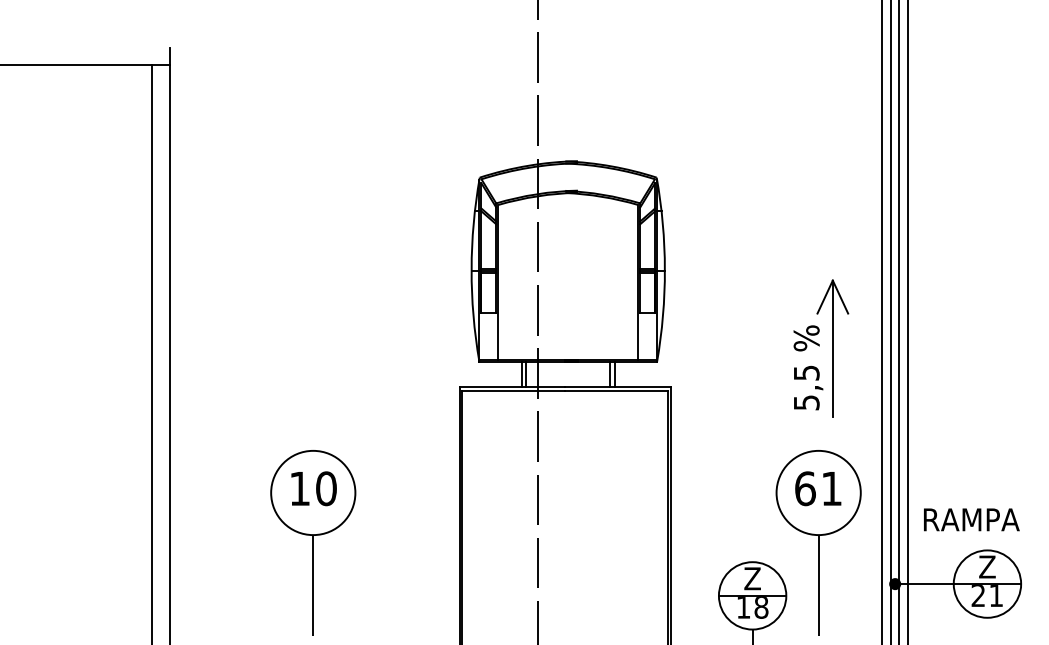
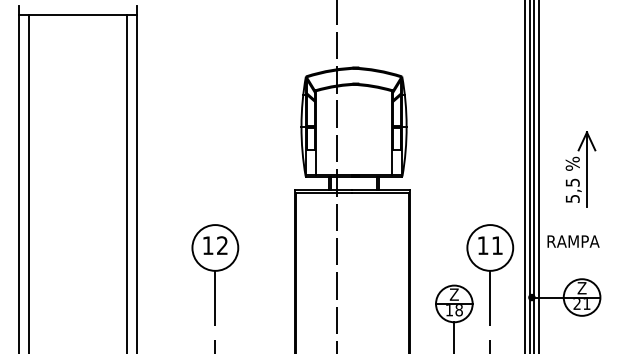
part: (820, 348) -> (580, 169), moved
text: (326, 488) -> (222, 245), 10 -> 12
text: (804, 488) -> (482, 245), 61 -> 11
text: (971, 519) -> (573, 241), moved

